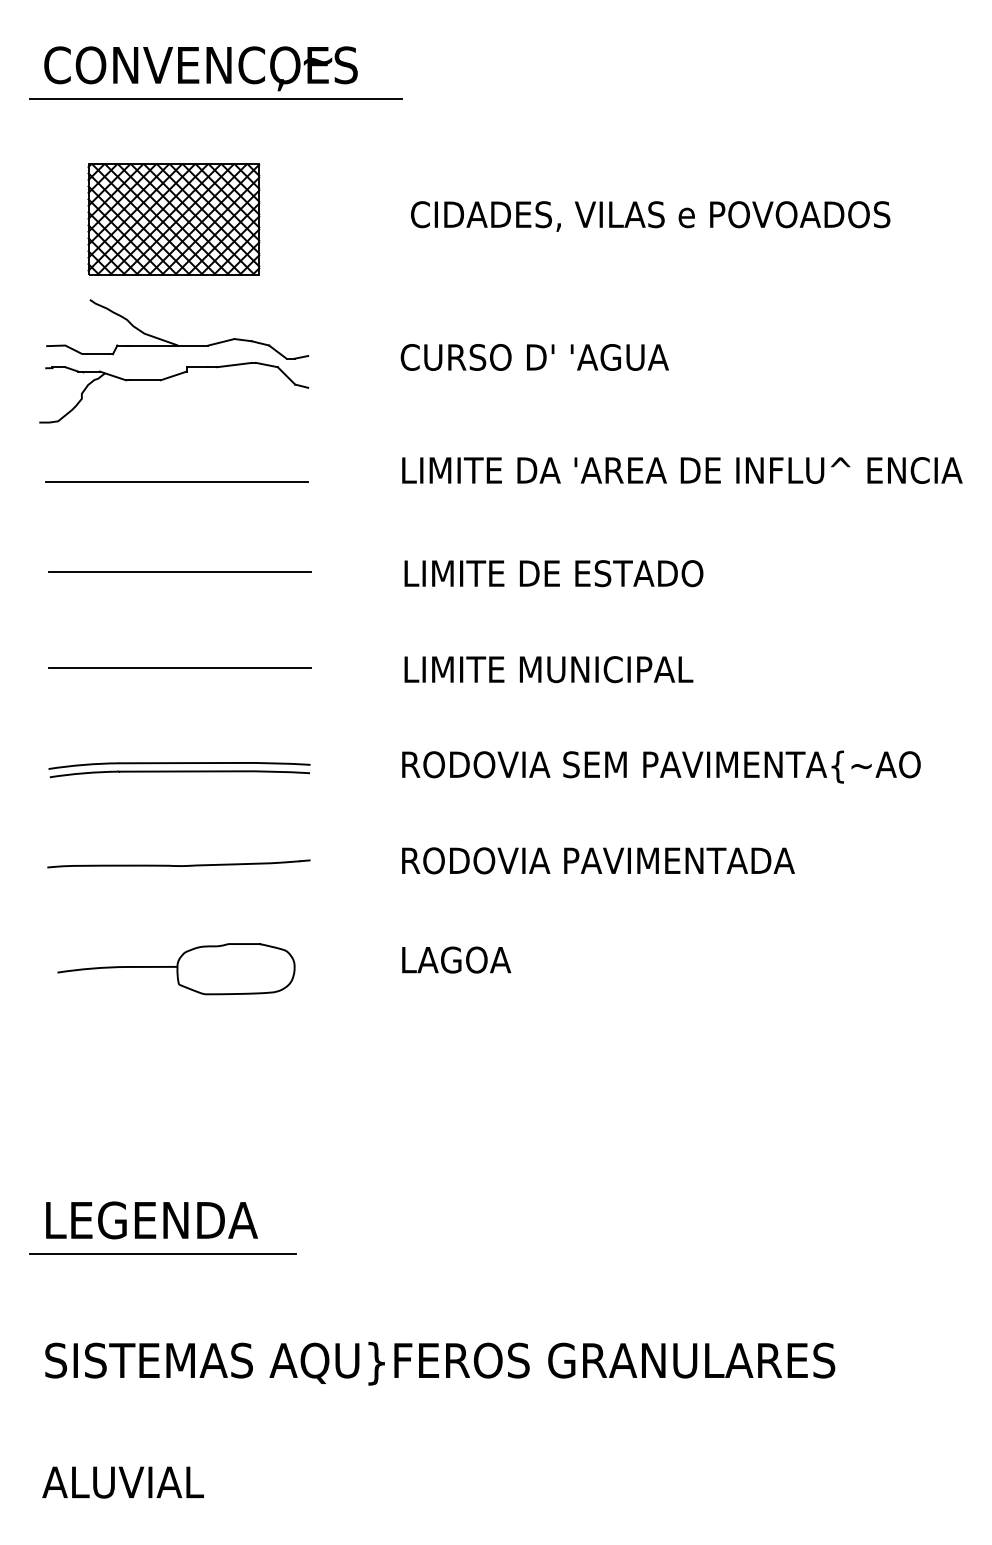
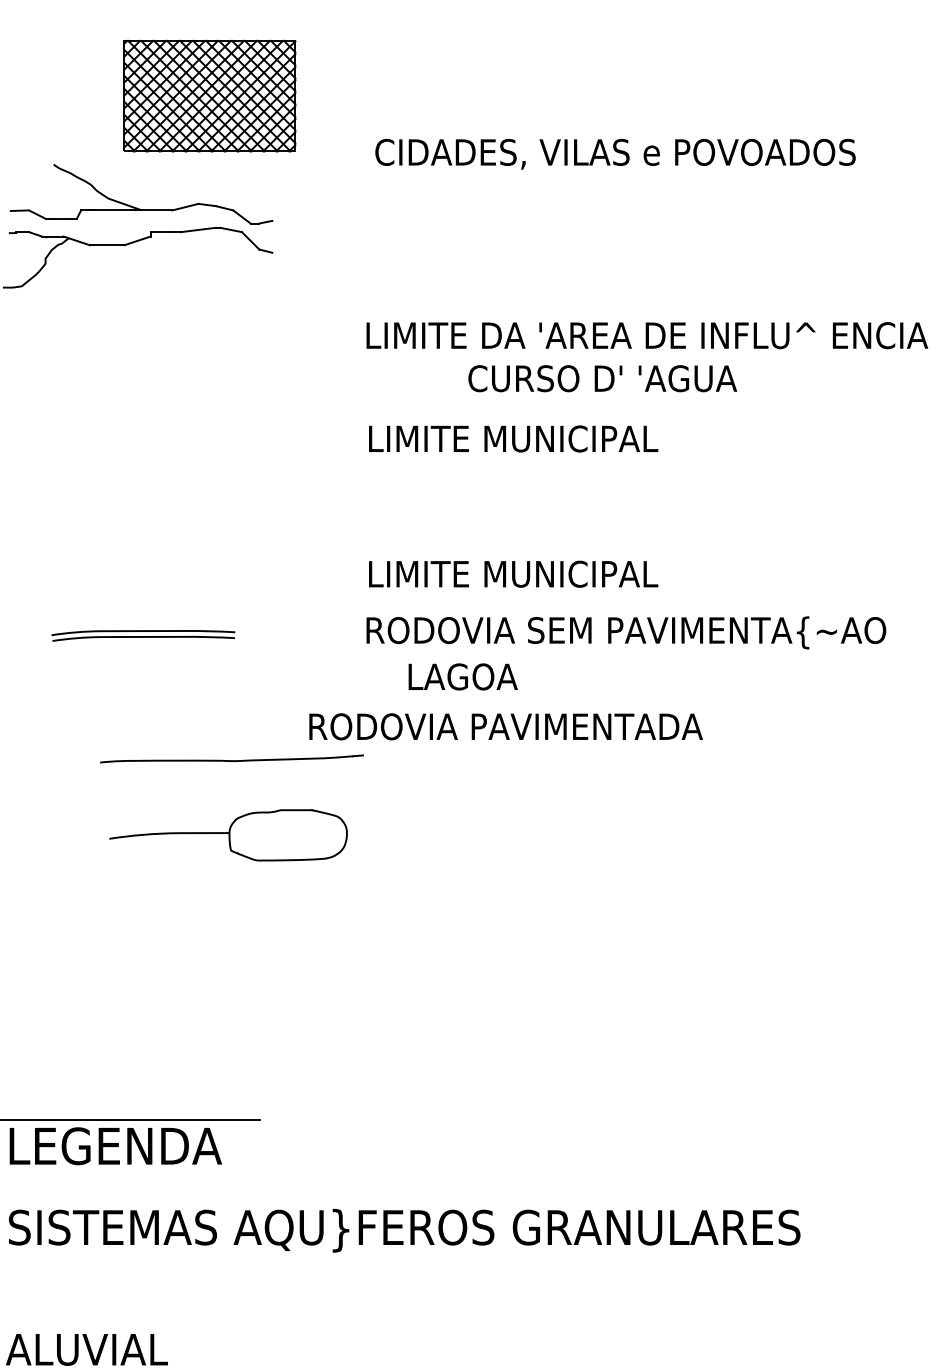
text: (650, 216) -> (615, 154), moved
part: (173, 219) -> (209, 96), moved
text: (534, 357) -> (602, 378), moved
line: (177, 481) -> (141, 346), removed
line: (179, 571) -> (143, 436), removed
text: (613, 573) -> (578, 438), LIMITE DE ESTADO -> LIMITE MUNICIPAL
line: (179, 667) -> (143, 533), removed
text: (548, 669) -> (513, 574), moved
part: (179, 770) -> (143, 636), size x0.7
text: (598, 860) -> (506, 726), moved
curve: (178, 865) -> (231, 760), moved
text: (456, 959) -> (463, 676), moved
part: (176, 969) -> (228, 835), moved
text: (151, 1220) -> (115, 1146), moved

